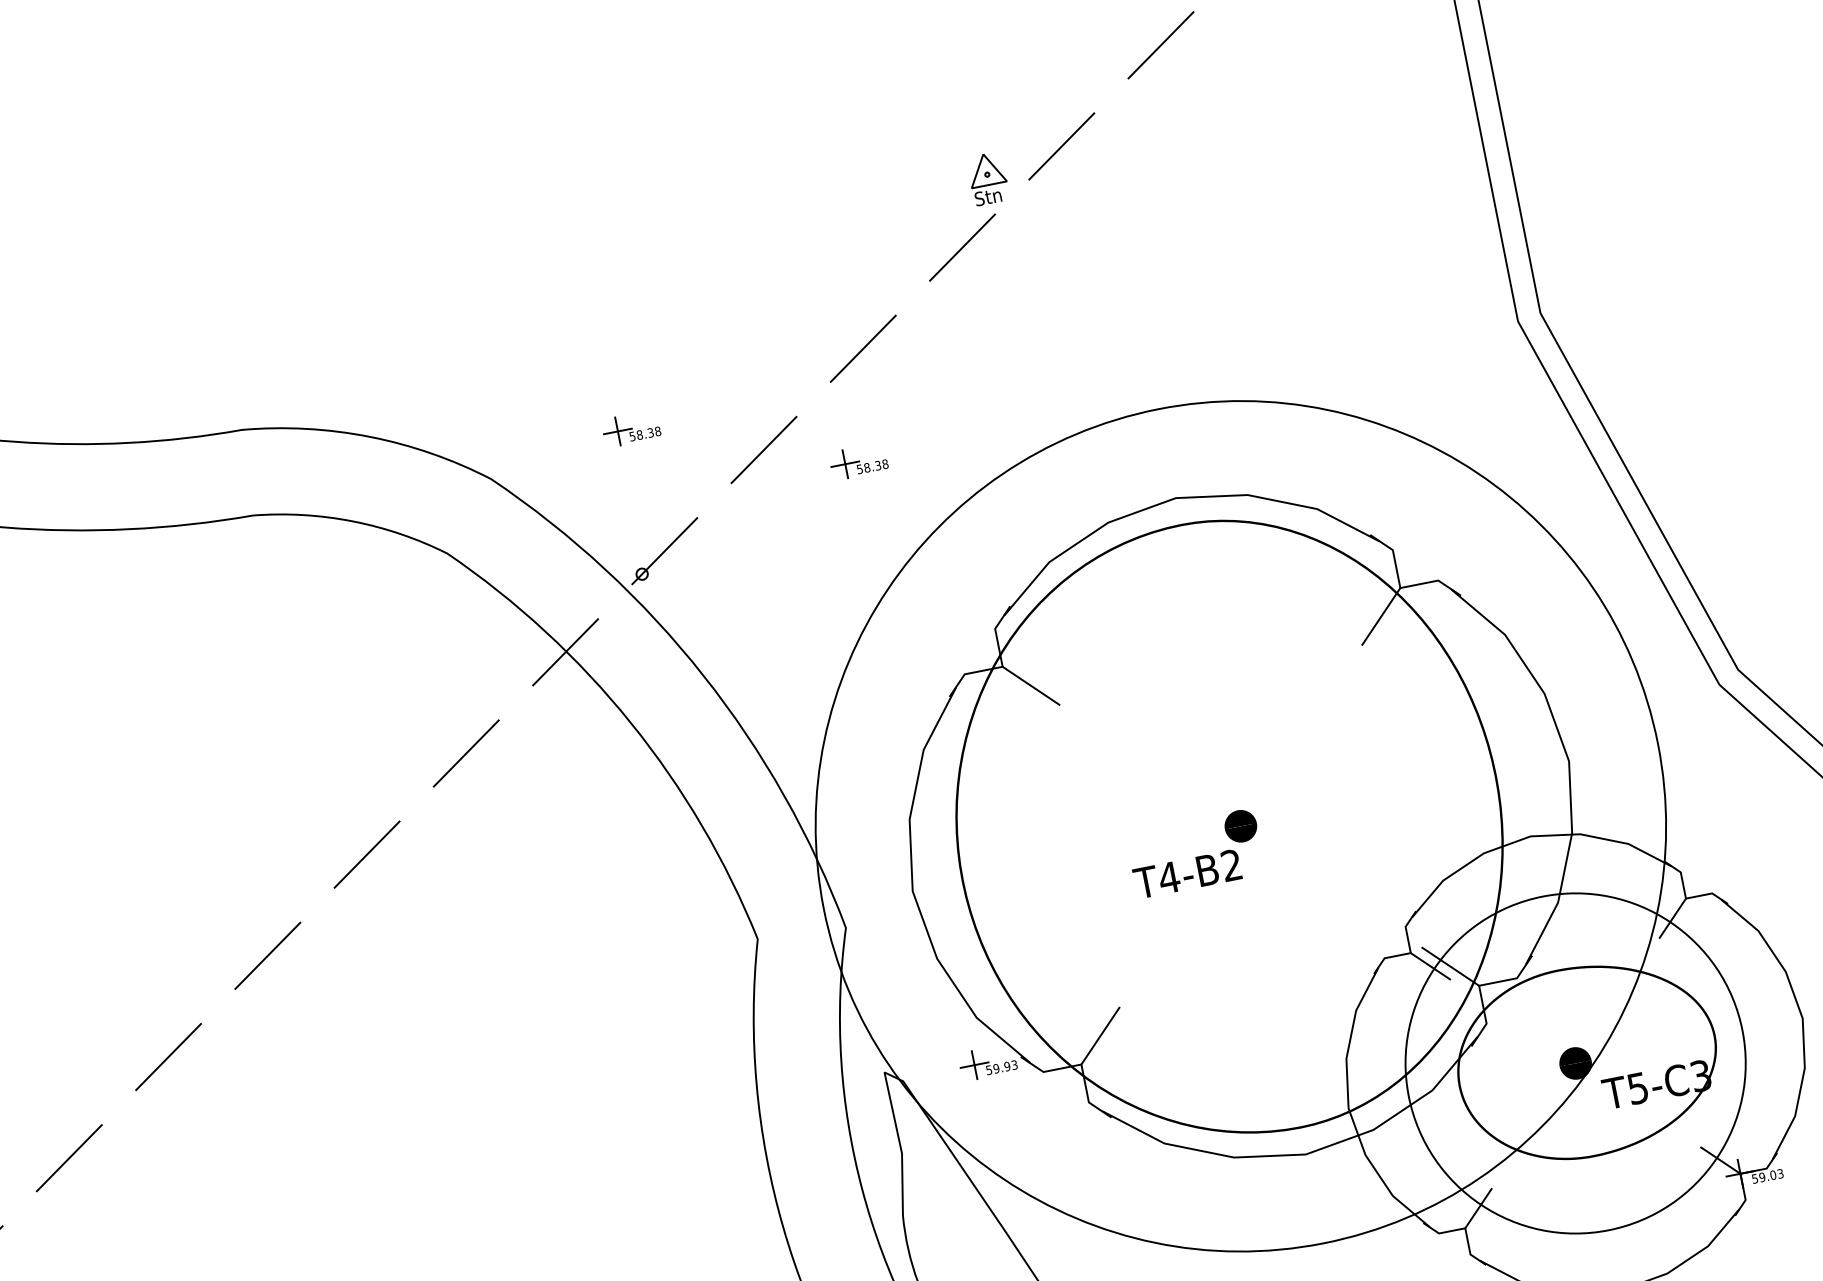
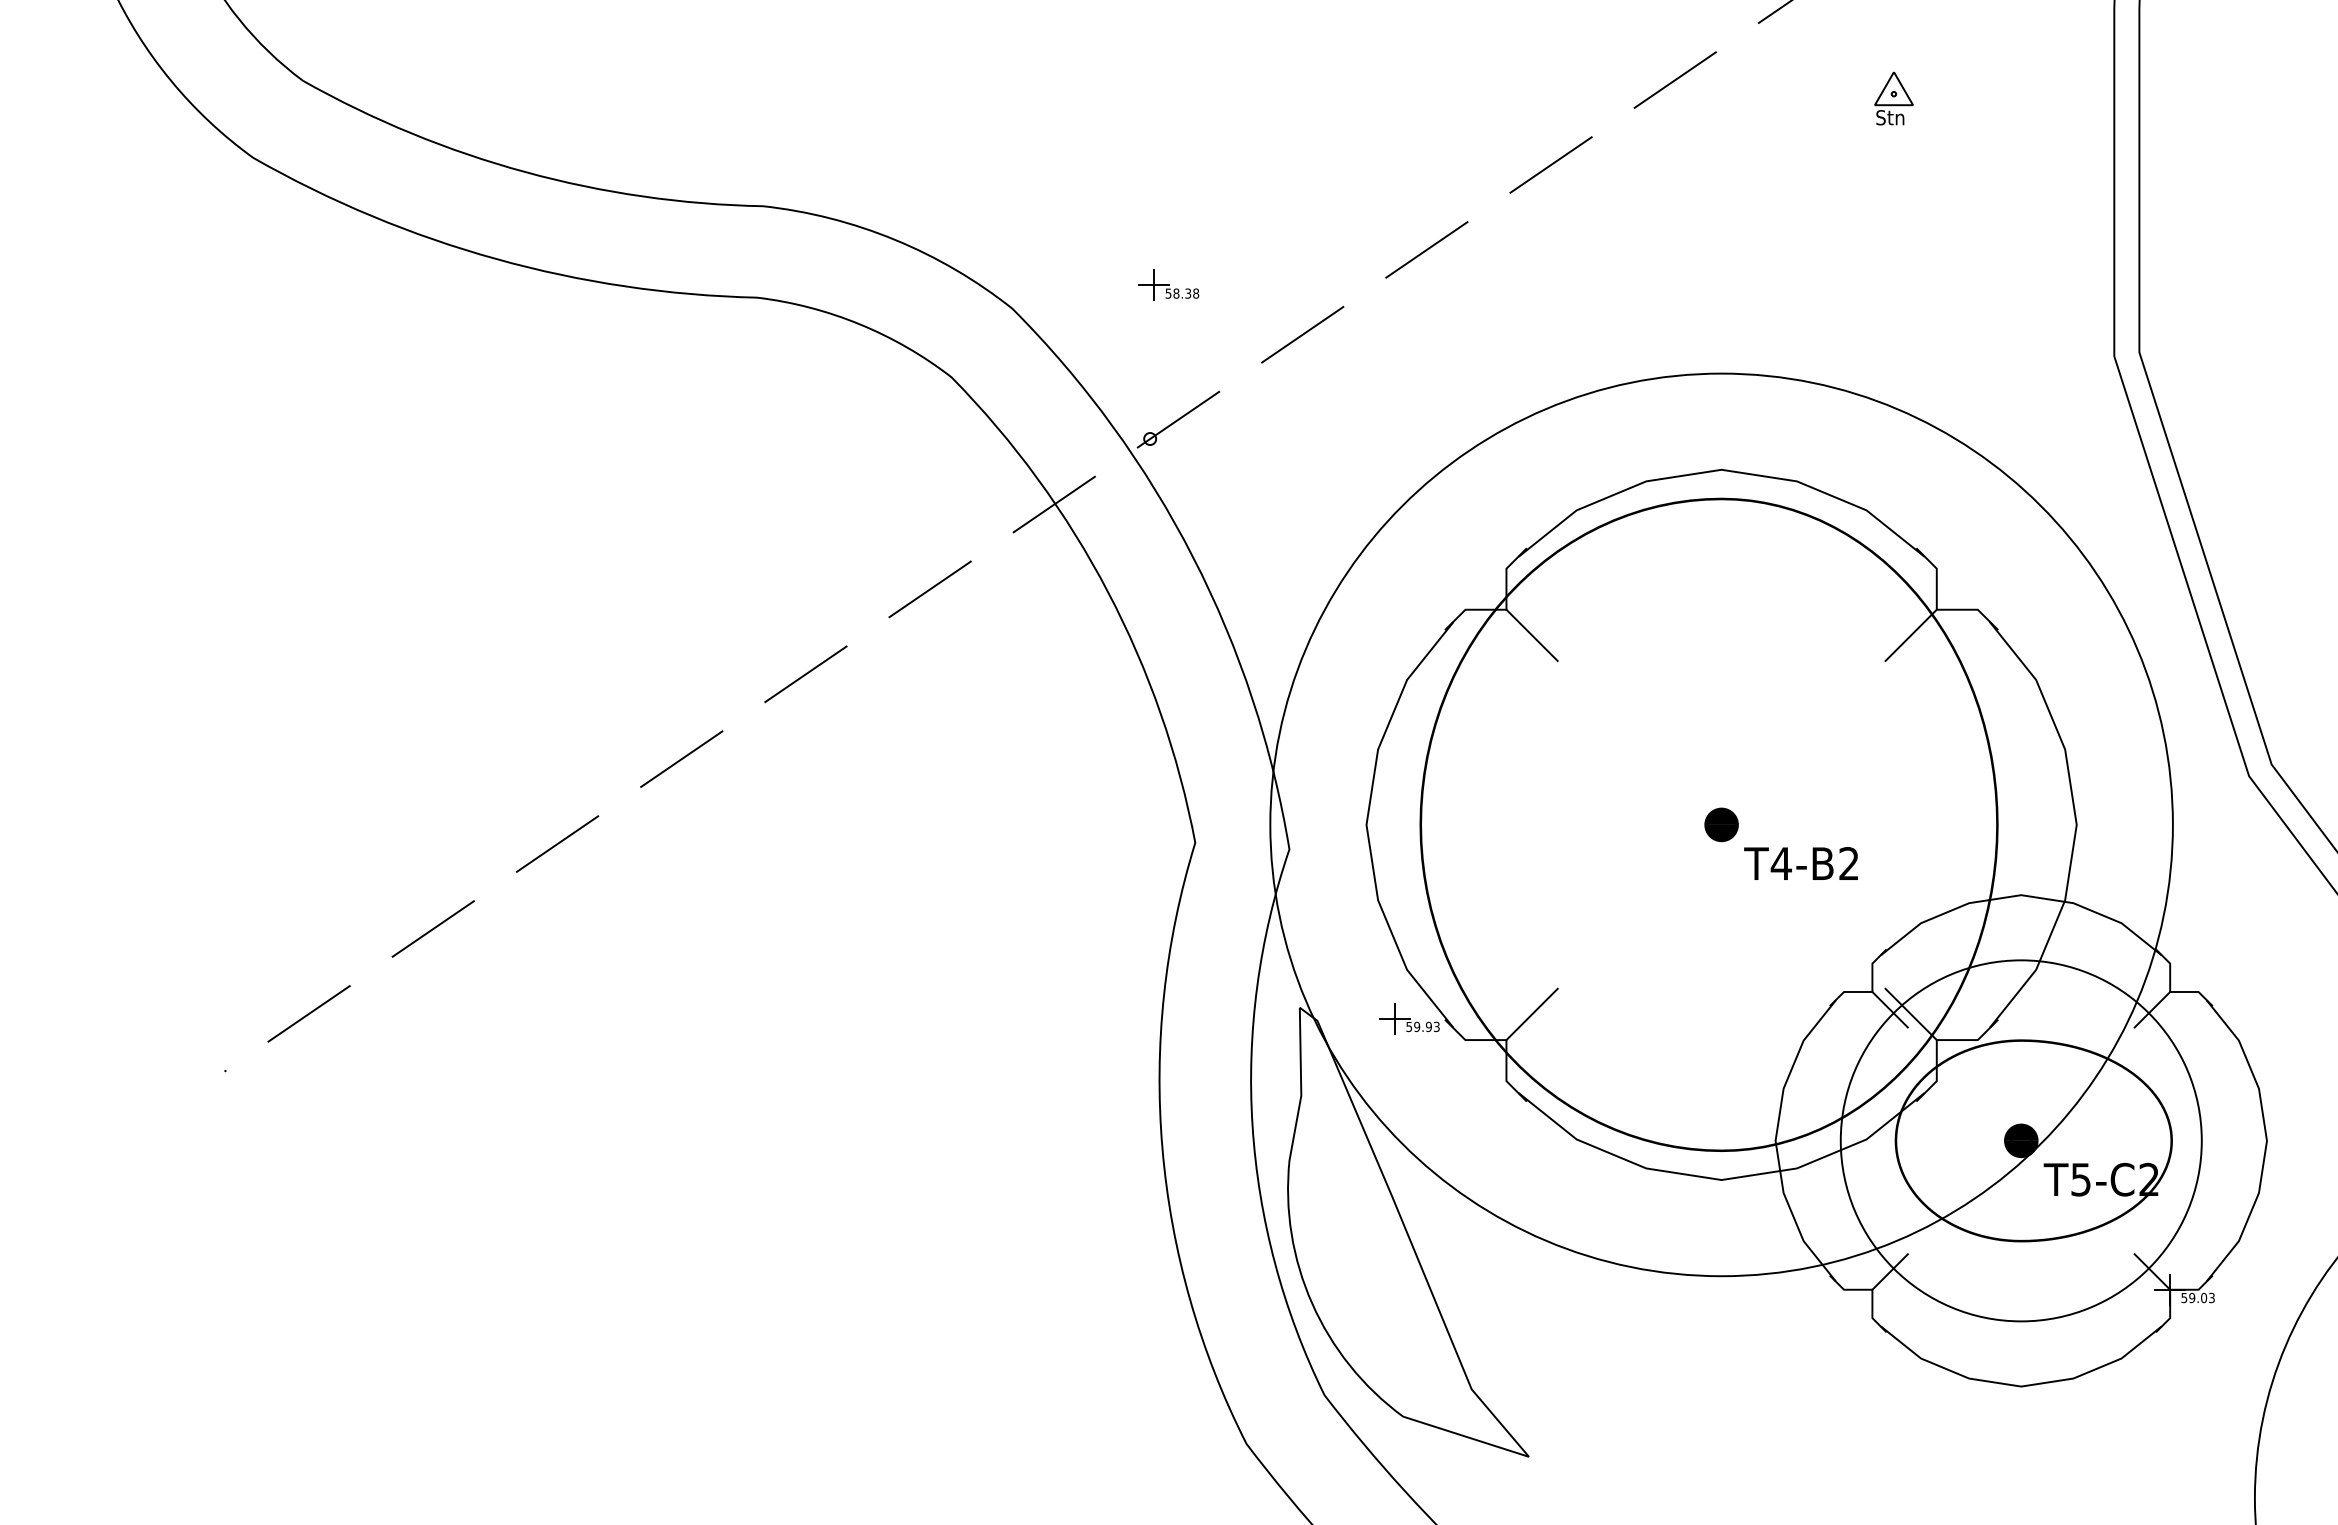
part: (987, 178) -> (1893, 98), moved
part: (858, 460) -> (1398, 365), removed
text: (1186, 874) -> (1800, 863), moved
text: (1700, 1075) -> (2148, 1179), T5-C3 -> T5-C2

